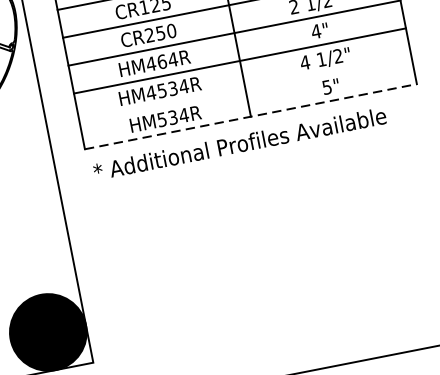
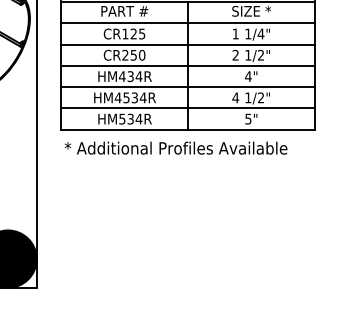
text: (161, 61) -> (130, 76), HM464R -> HM434R
line: (244, 89) -> (187, 108), added
line: (251, 116) -> (188, 129), dashed -> solid

